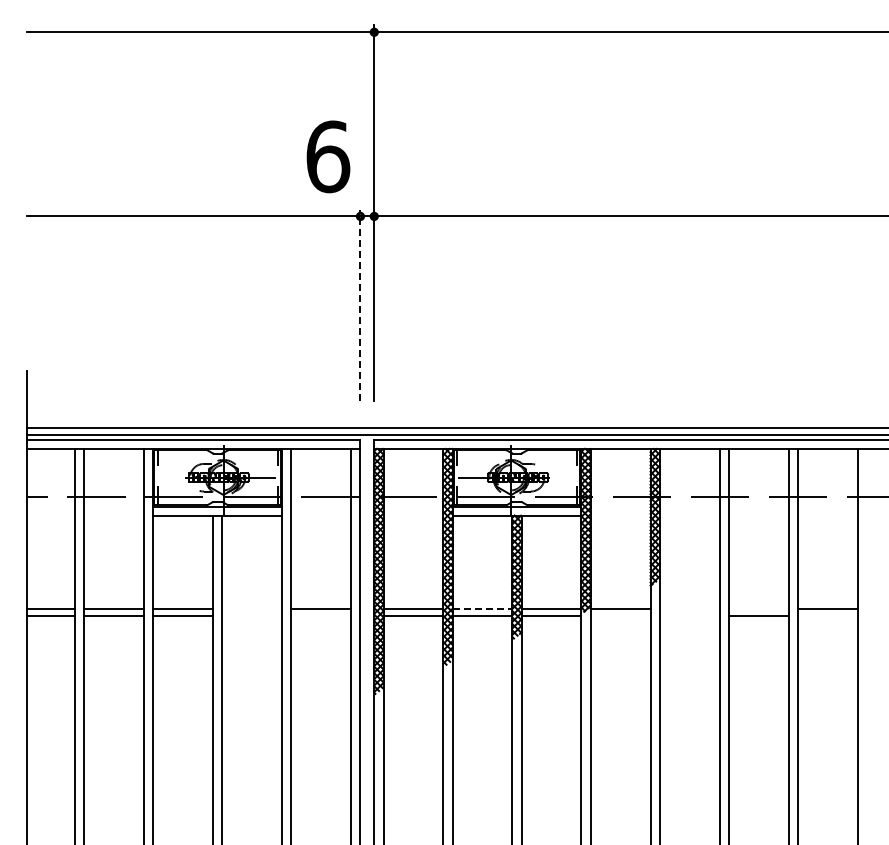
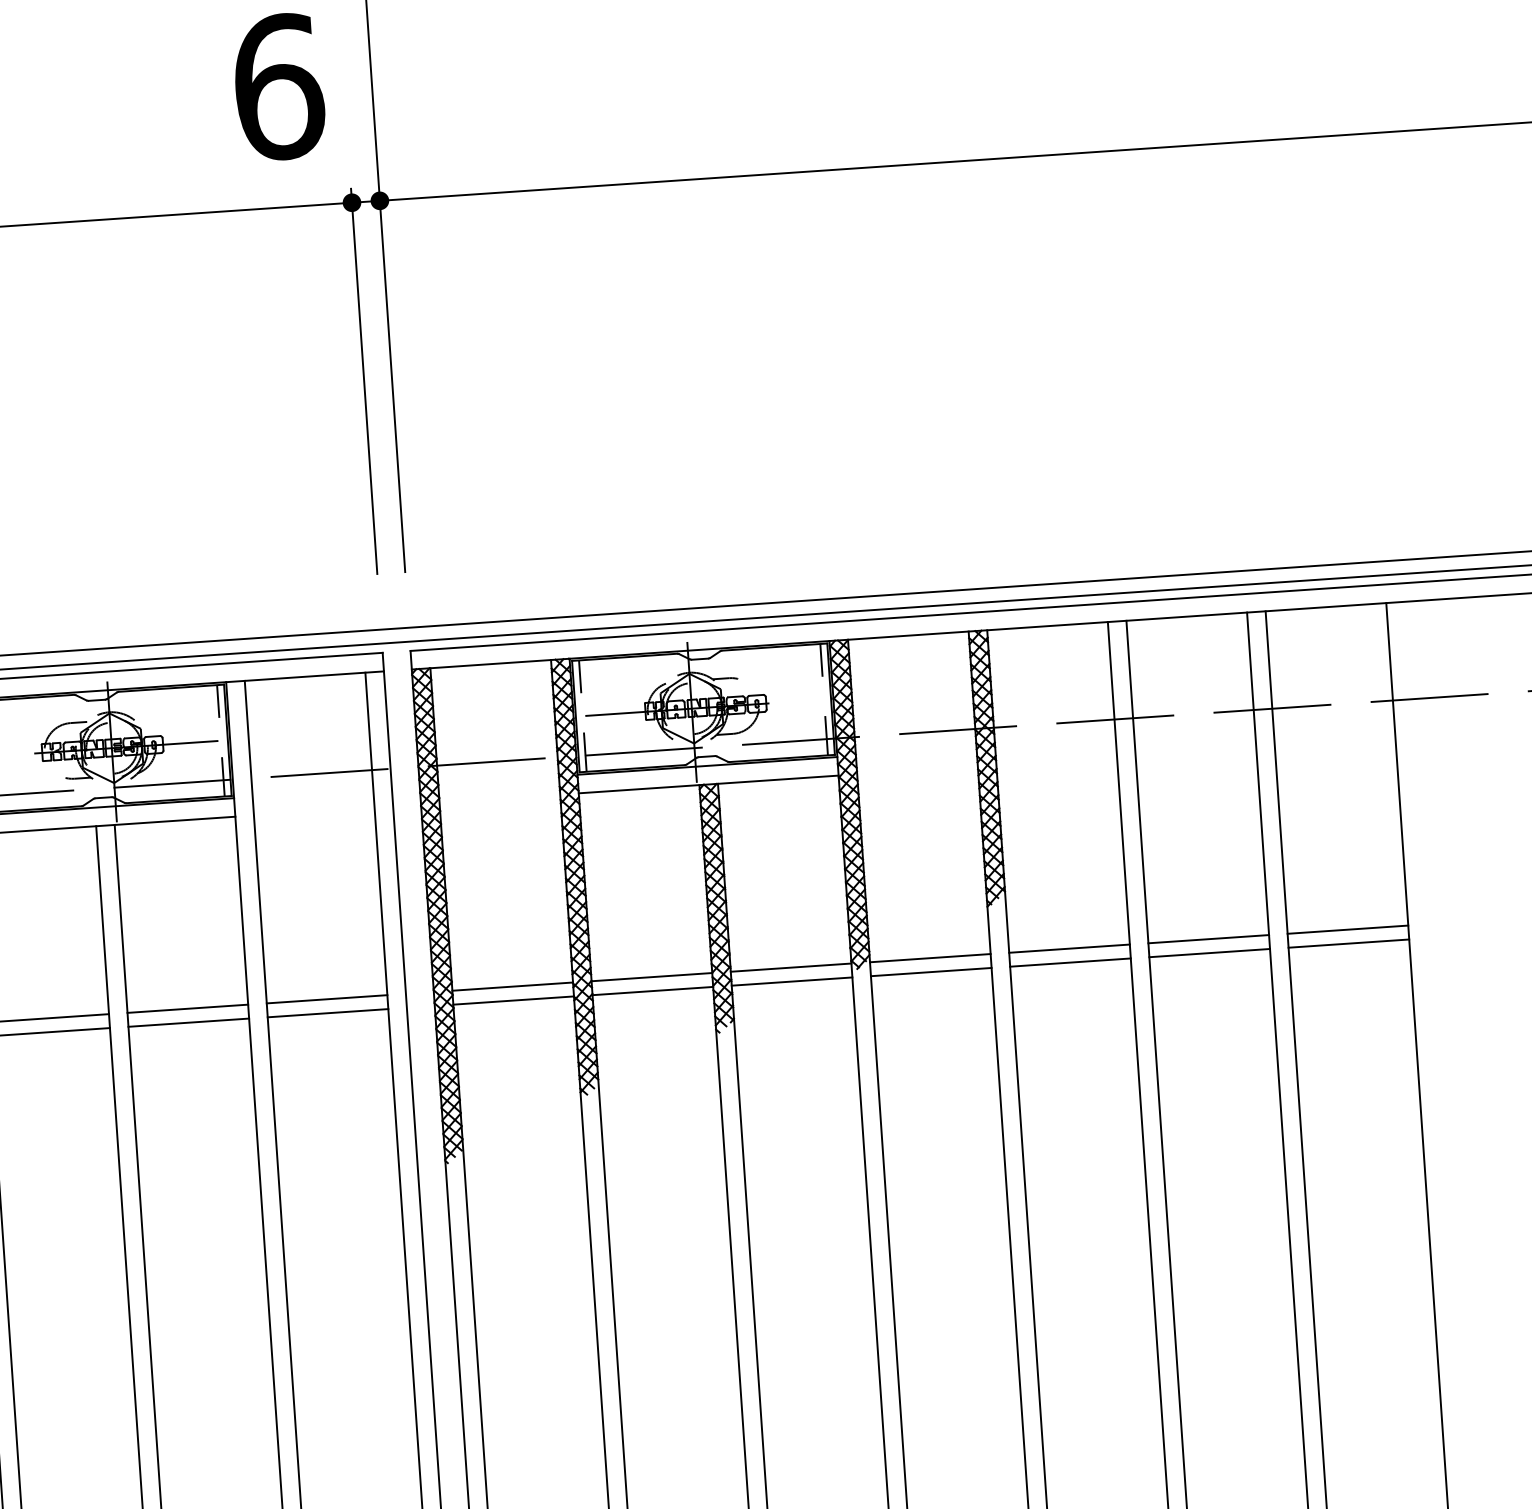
line: (360, 305) -> (364, 382), dashed -> solid
line: (252, 608) -> (188, 1007), added
line: (482, 608) -> (651, 976), dashed -> solid
line: (689, 608) -> (1069, 947), added
line: (758, 608) -> (1208, 938), added
line: (252, 615) -> (189, 1021), added
line: (321, 615) -> (328, 1012), added
line: (620, 615) -> (930, 971), added
line: (689, 615) -> (1070, 961), added
line: (827, 615) -> (1348, 942), added

